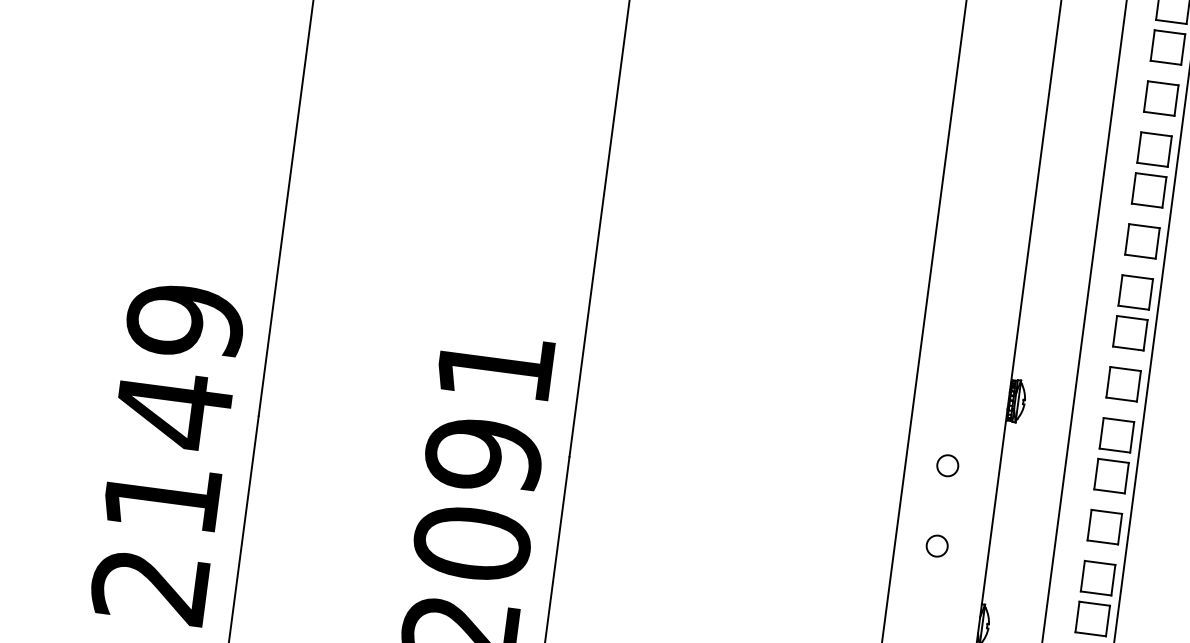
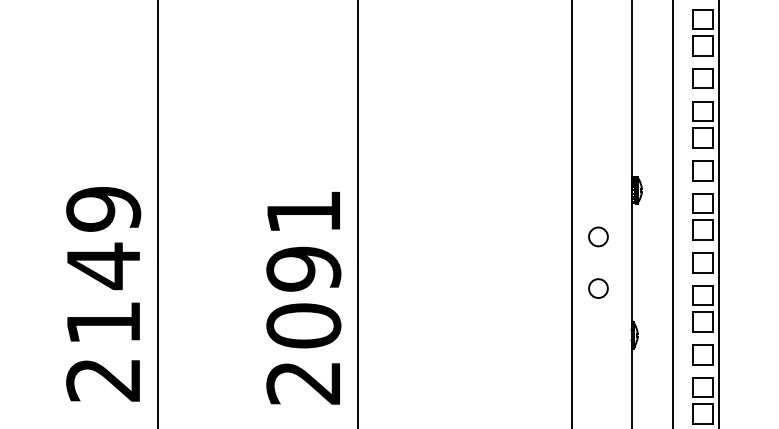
circle: (947, 465) -> (598, 236), size x1.4
circle: (937, 545) -> (598, 288), size x1.4

